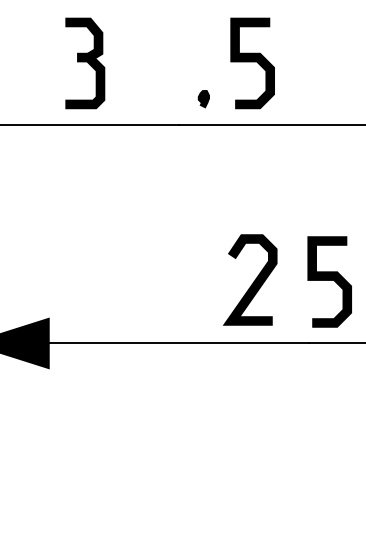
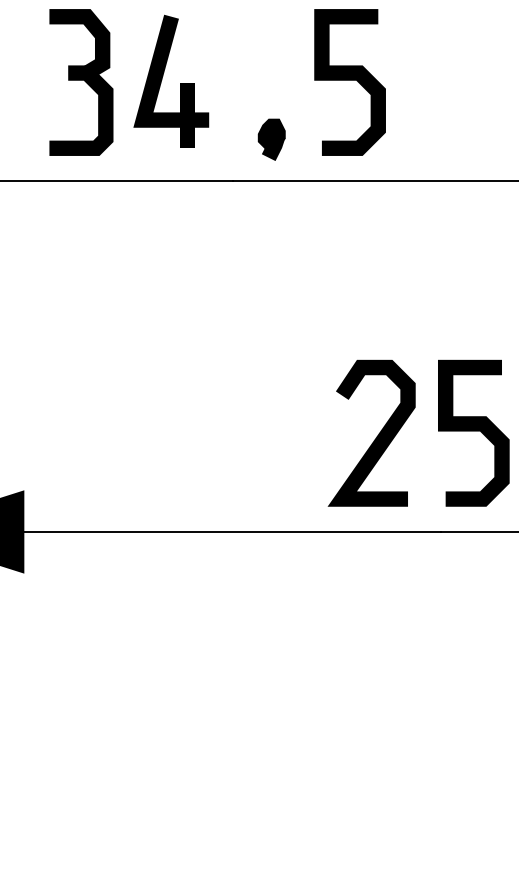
part: (140, 62) -> (170, 80), added
part: (203, 99) -> (271, 140), size x1.43
curve: (253, 281) -> (377, 435), moved

